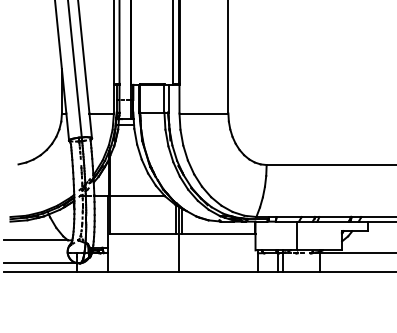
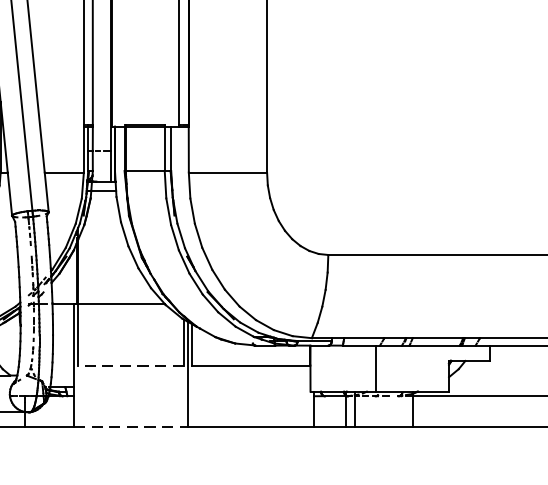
line: (142, 234) -> (129, 366), solid -> dashed
line: (143, 272) -> (131, 426), solid -> dashed

